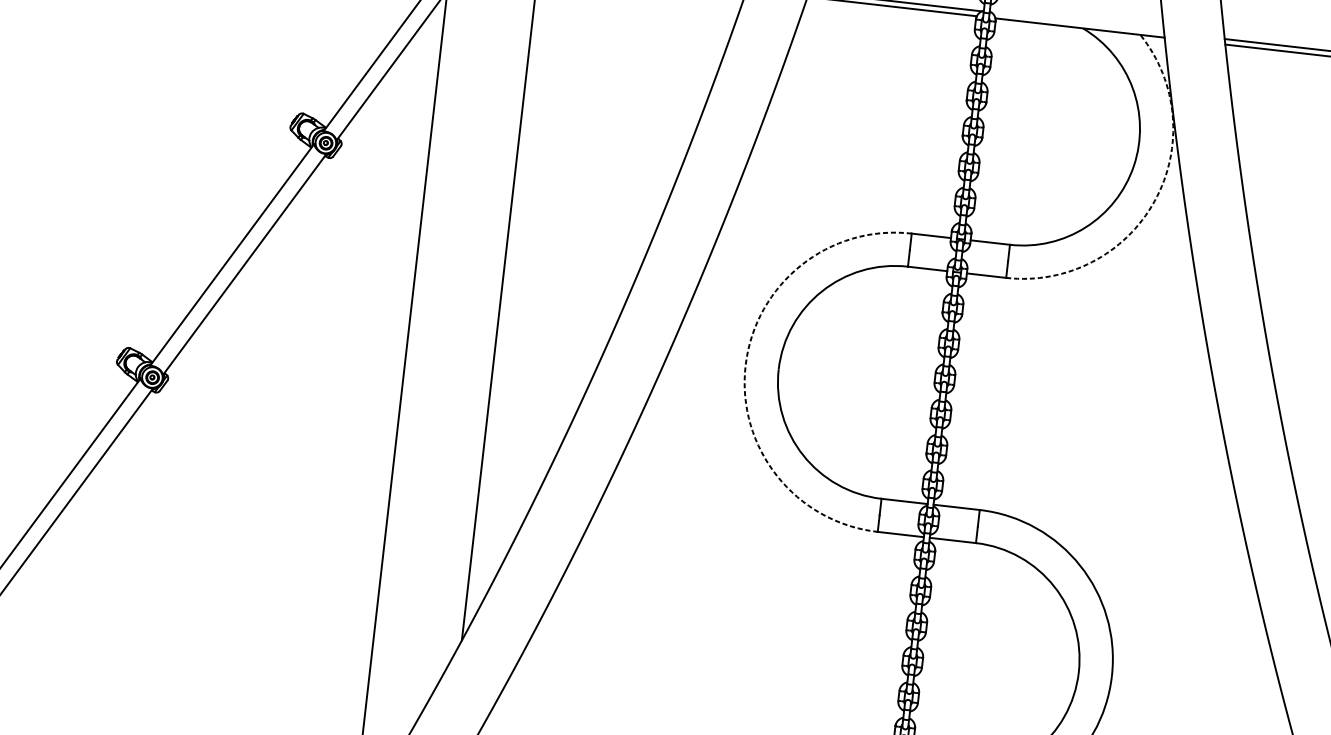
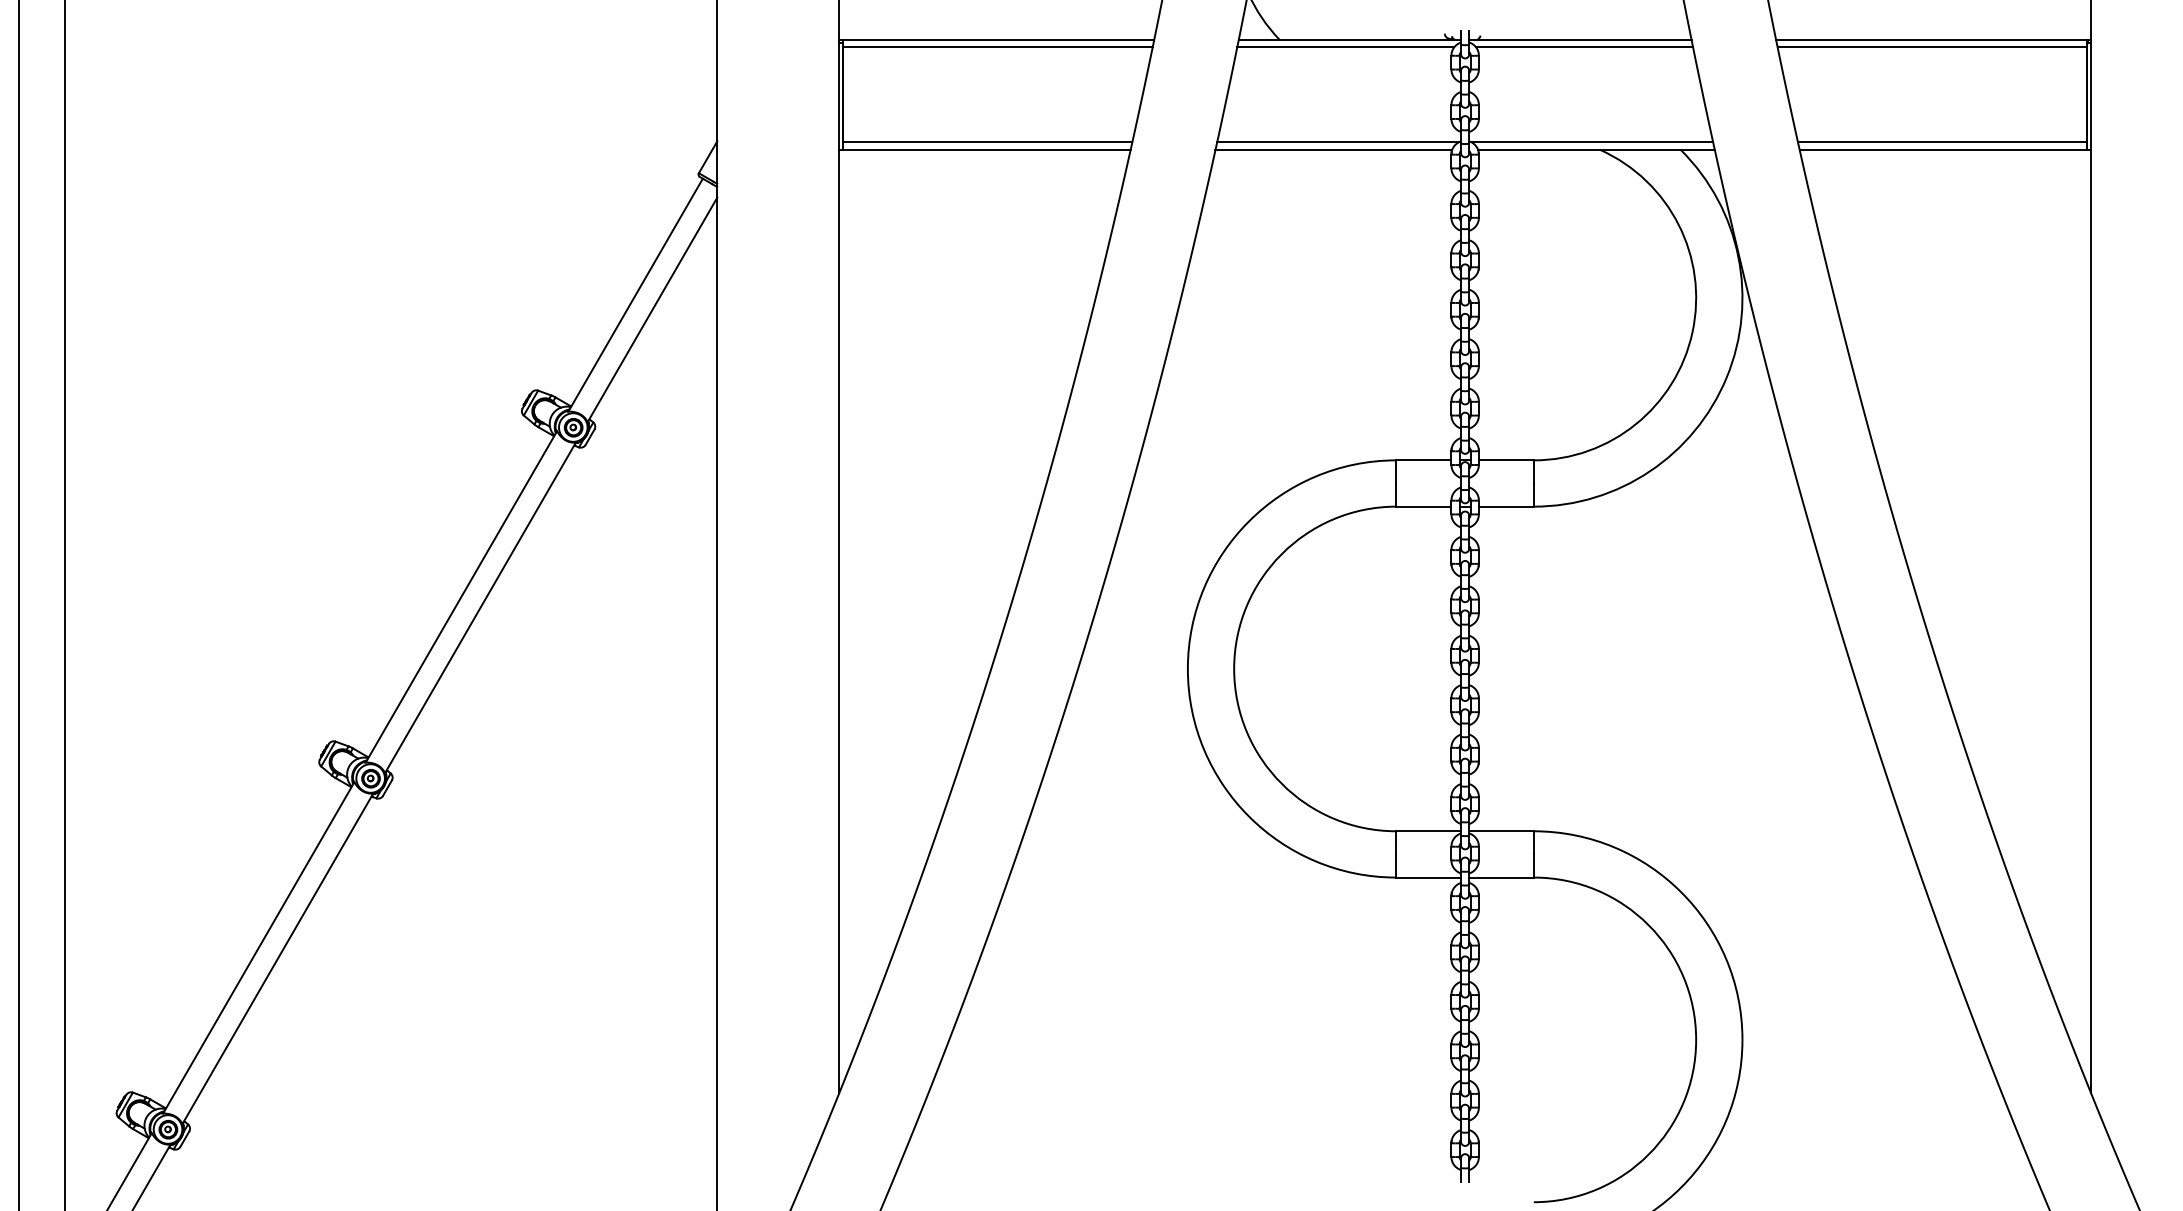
line: (1077, 22) -> (1592, 142), added
arc: (1154, 201) -> (1726, 377), dashed -> solid
arc: (745, 365) -> (1187, 668), dashed -> solid

